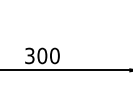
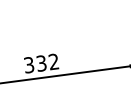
text: (48, 55) -> (47, 62), 300 -> 332

